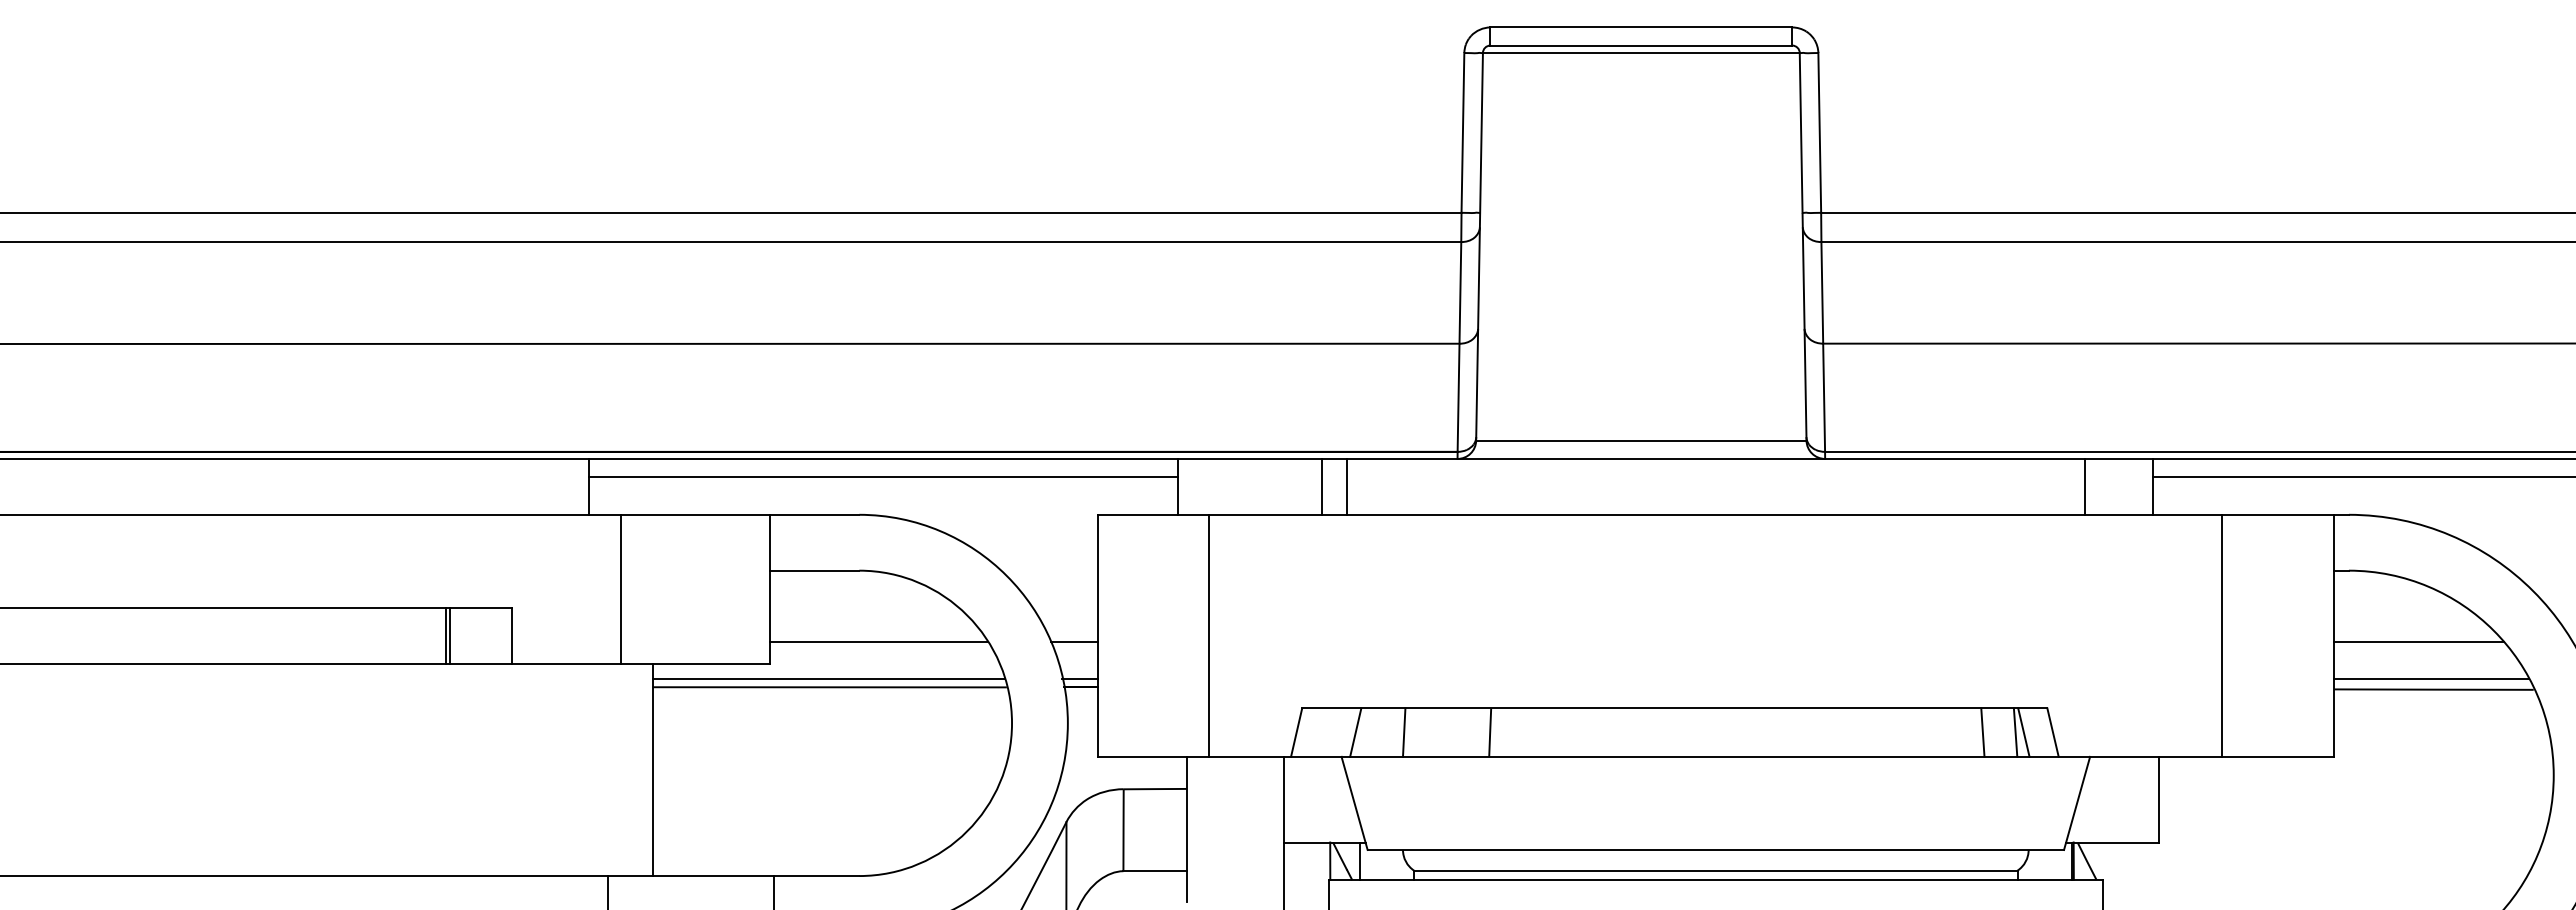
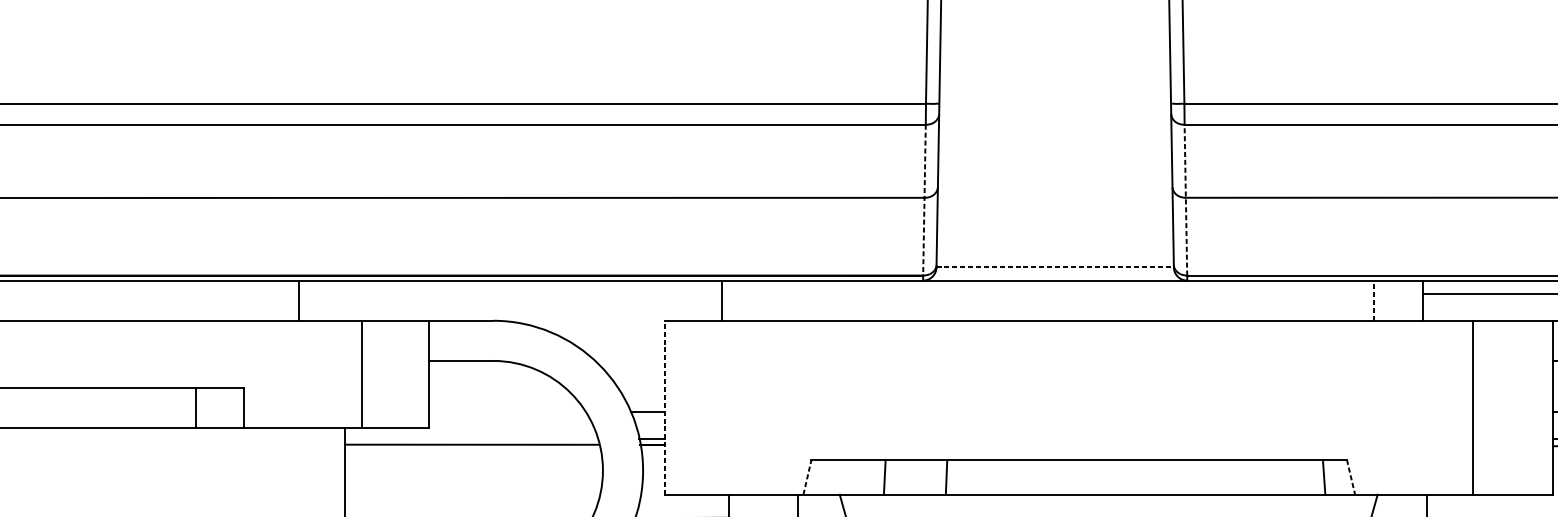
line: (1459, 346) -> (924, 199), solid -> dashed
line: (1823, 346) -> (1186, 199), solid -> dashed
line: (1641, 440) -> (1055, 267), solid -> dashed
line: (883, 477) -> (510, 293), removed
line: (1321, 486) -> (825, 300), removed
line: (1347, 486) -> (844, 300), removed
line: (2084, 486) -> (1373, 300), solid -> dashed
line: (620, 588) -> (361, 373), moved
line: (449, 635) -> (198, 407), removed
line: (1097, 635) -> (664, 407), solid -> dashed
line: (1209, 635) -> (744, 407), removed
line: (878, 642) -> (507, 412), removed
line: (828, 678) -> (471, 438), removed
line: (1296, 732) -> (807, 477), solid -> dashed
line: (1355, 732) -> (849, 477), removed
line: (1982, 732) -> (1300, 477), removed
line: (2023, 732) -> (1329, 477), removed
line: (2053, 732) -> (1351, 477), solid -> dashed

